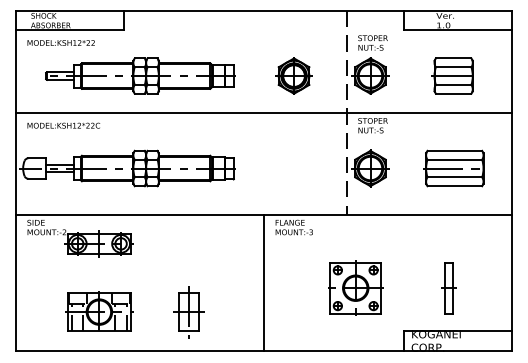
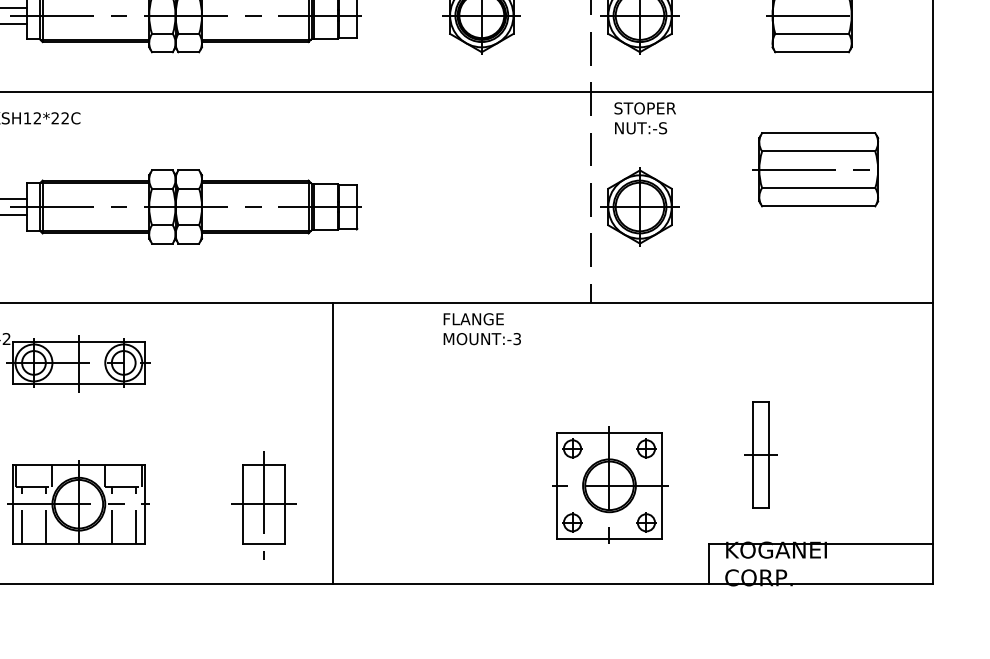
part: (453, 168) -> (815, 169), moved
line: (264, 282) -> (333, 442), moved
part: (355, 287) -> (608, 484), moved
part: (448, 288) -> (760, 455), moved

